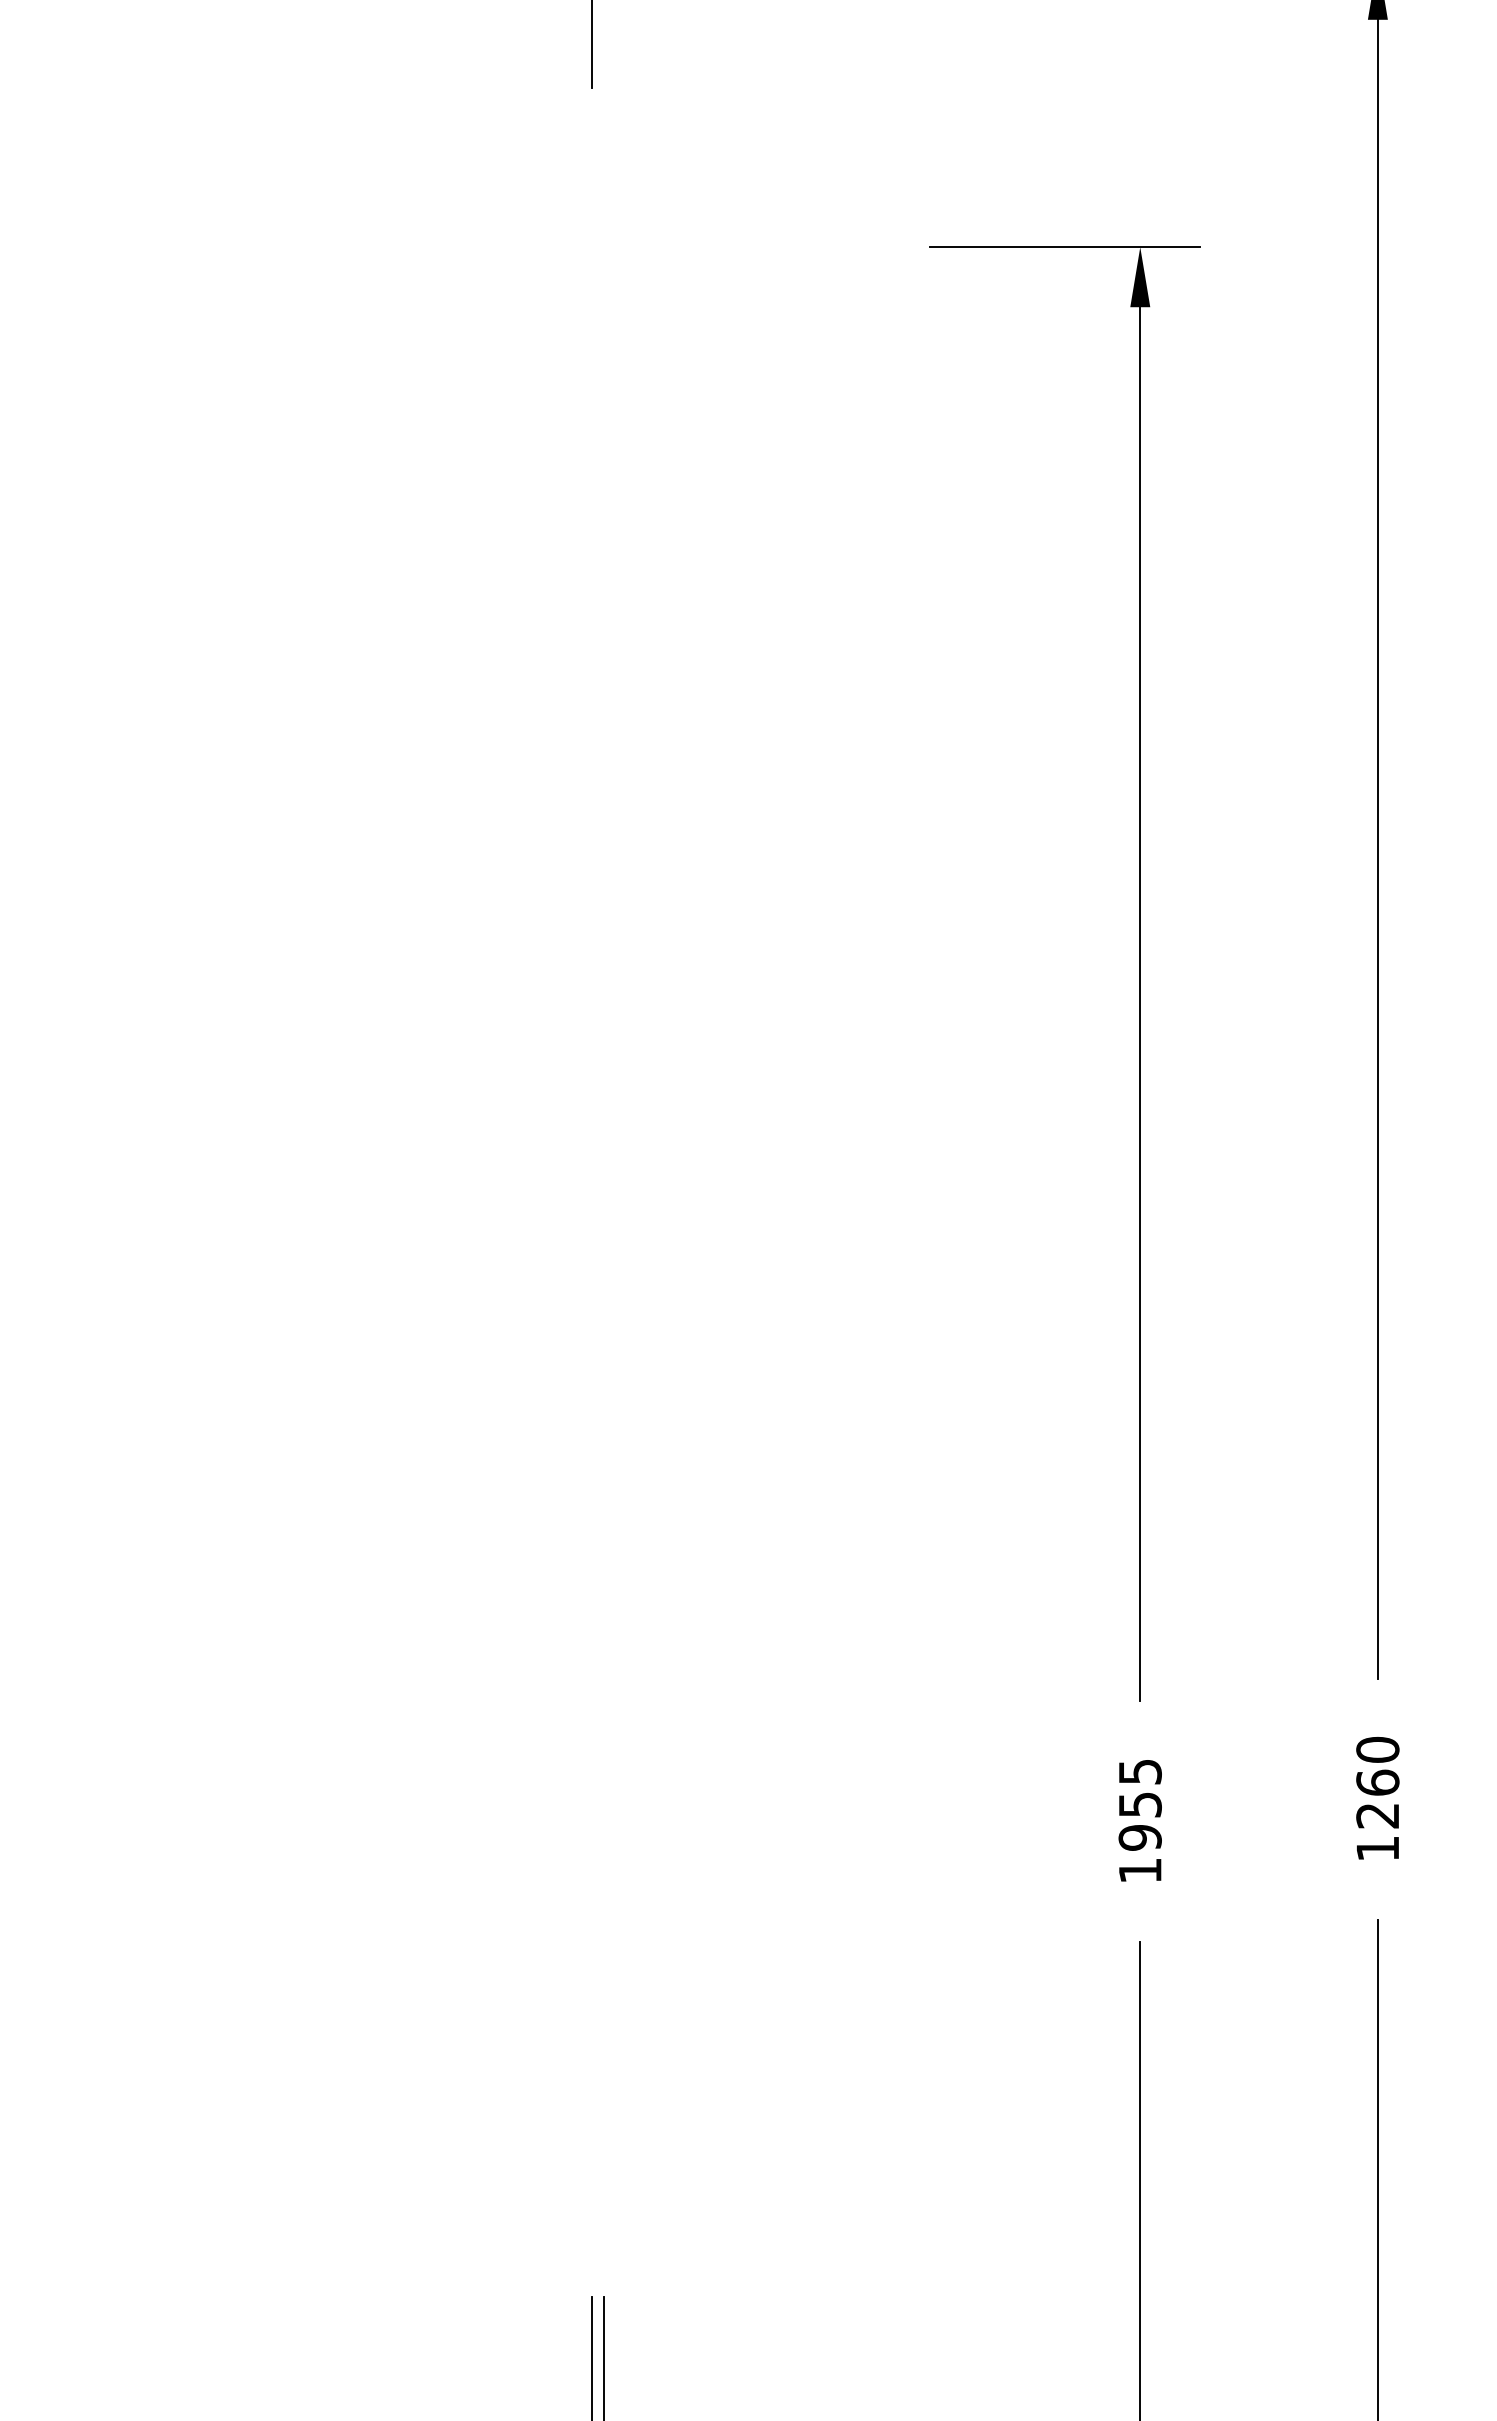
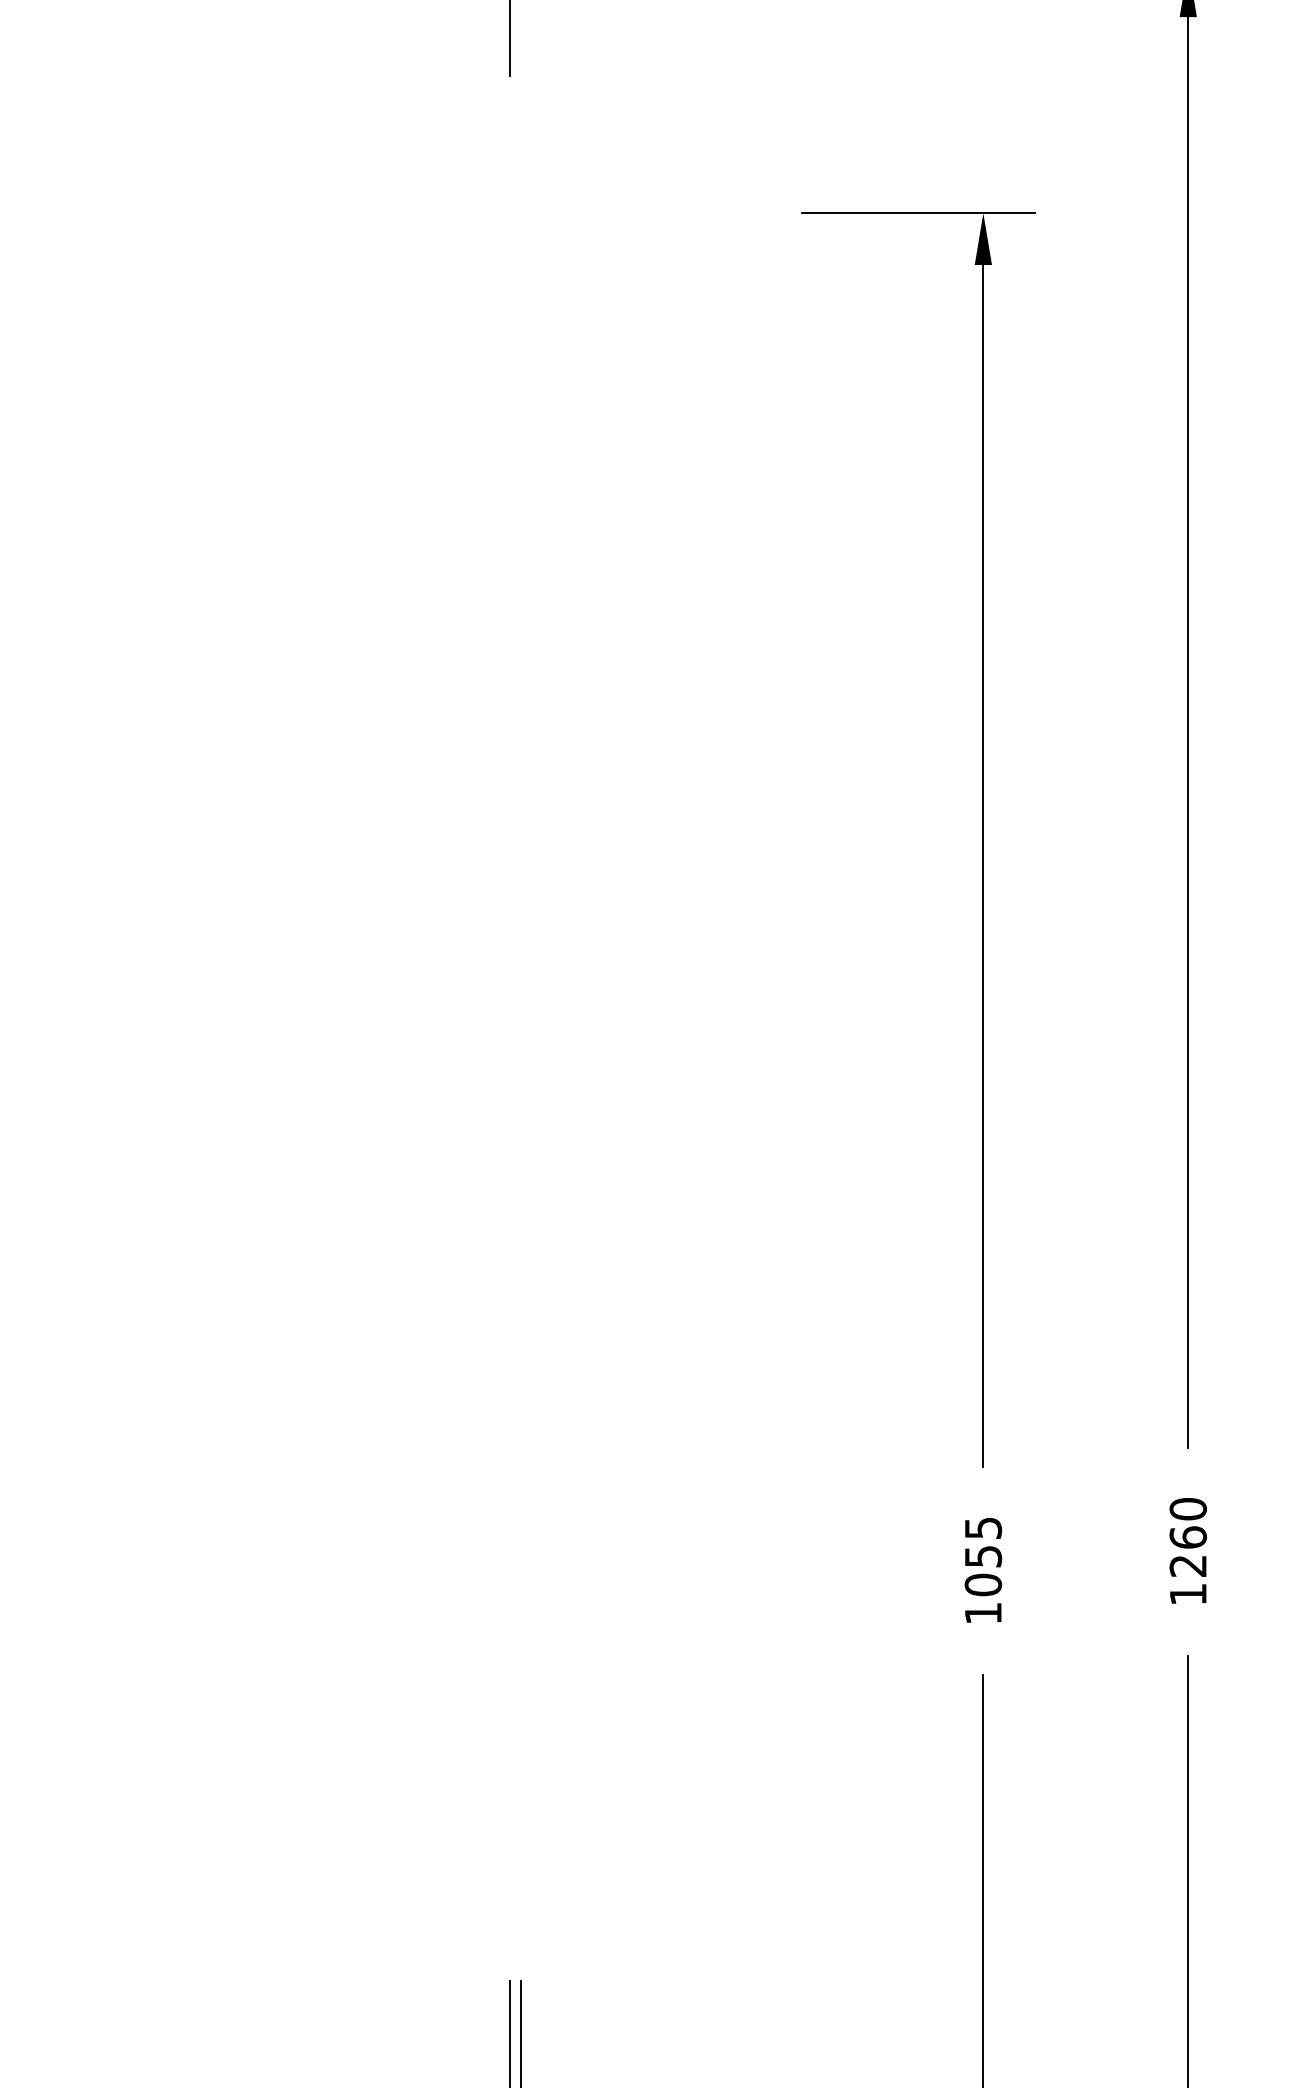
text: (1139, 1837) -> (982, 1584), 1955 -> 1055

